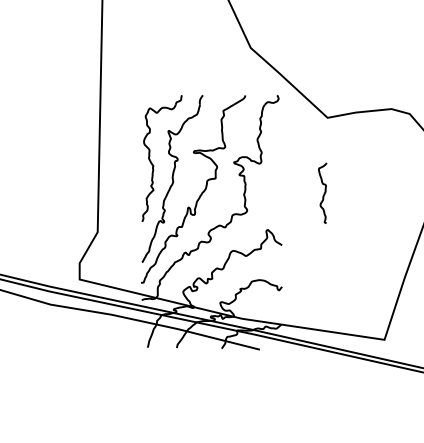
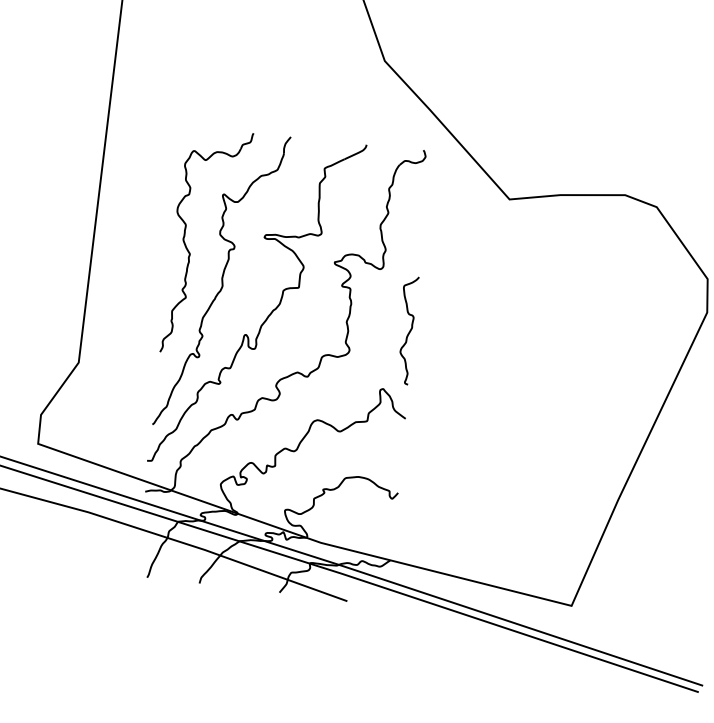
curve: (323, 193) -> (407, 331), moved

